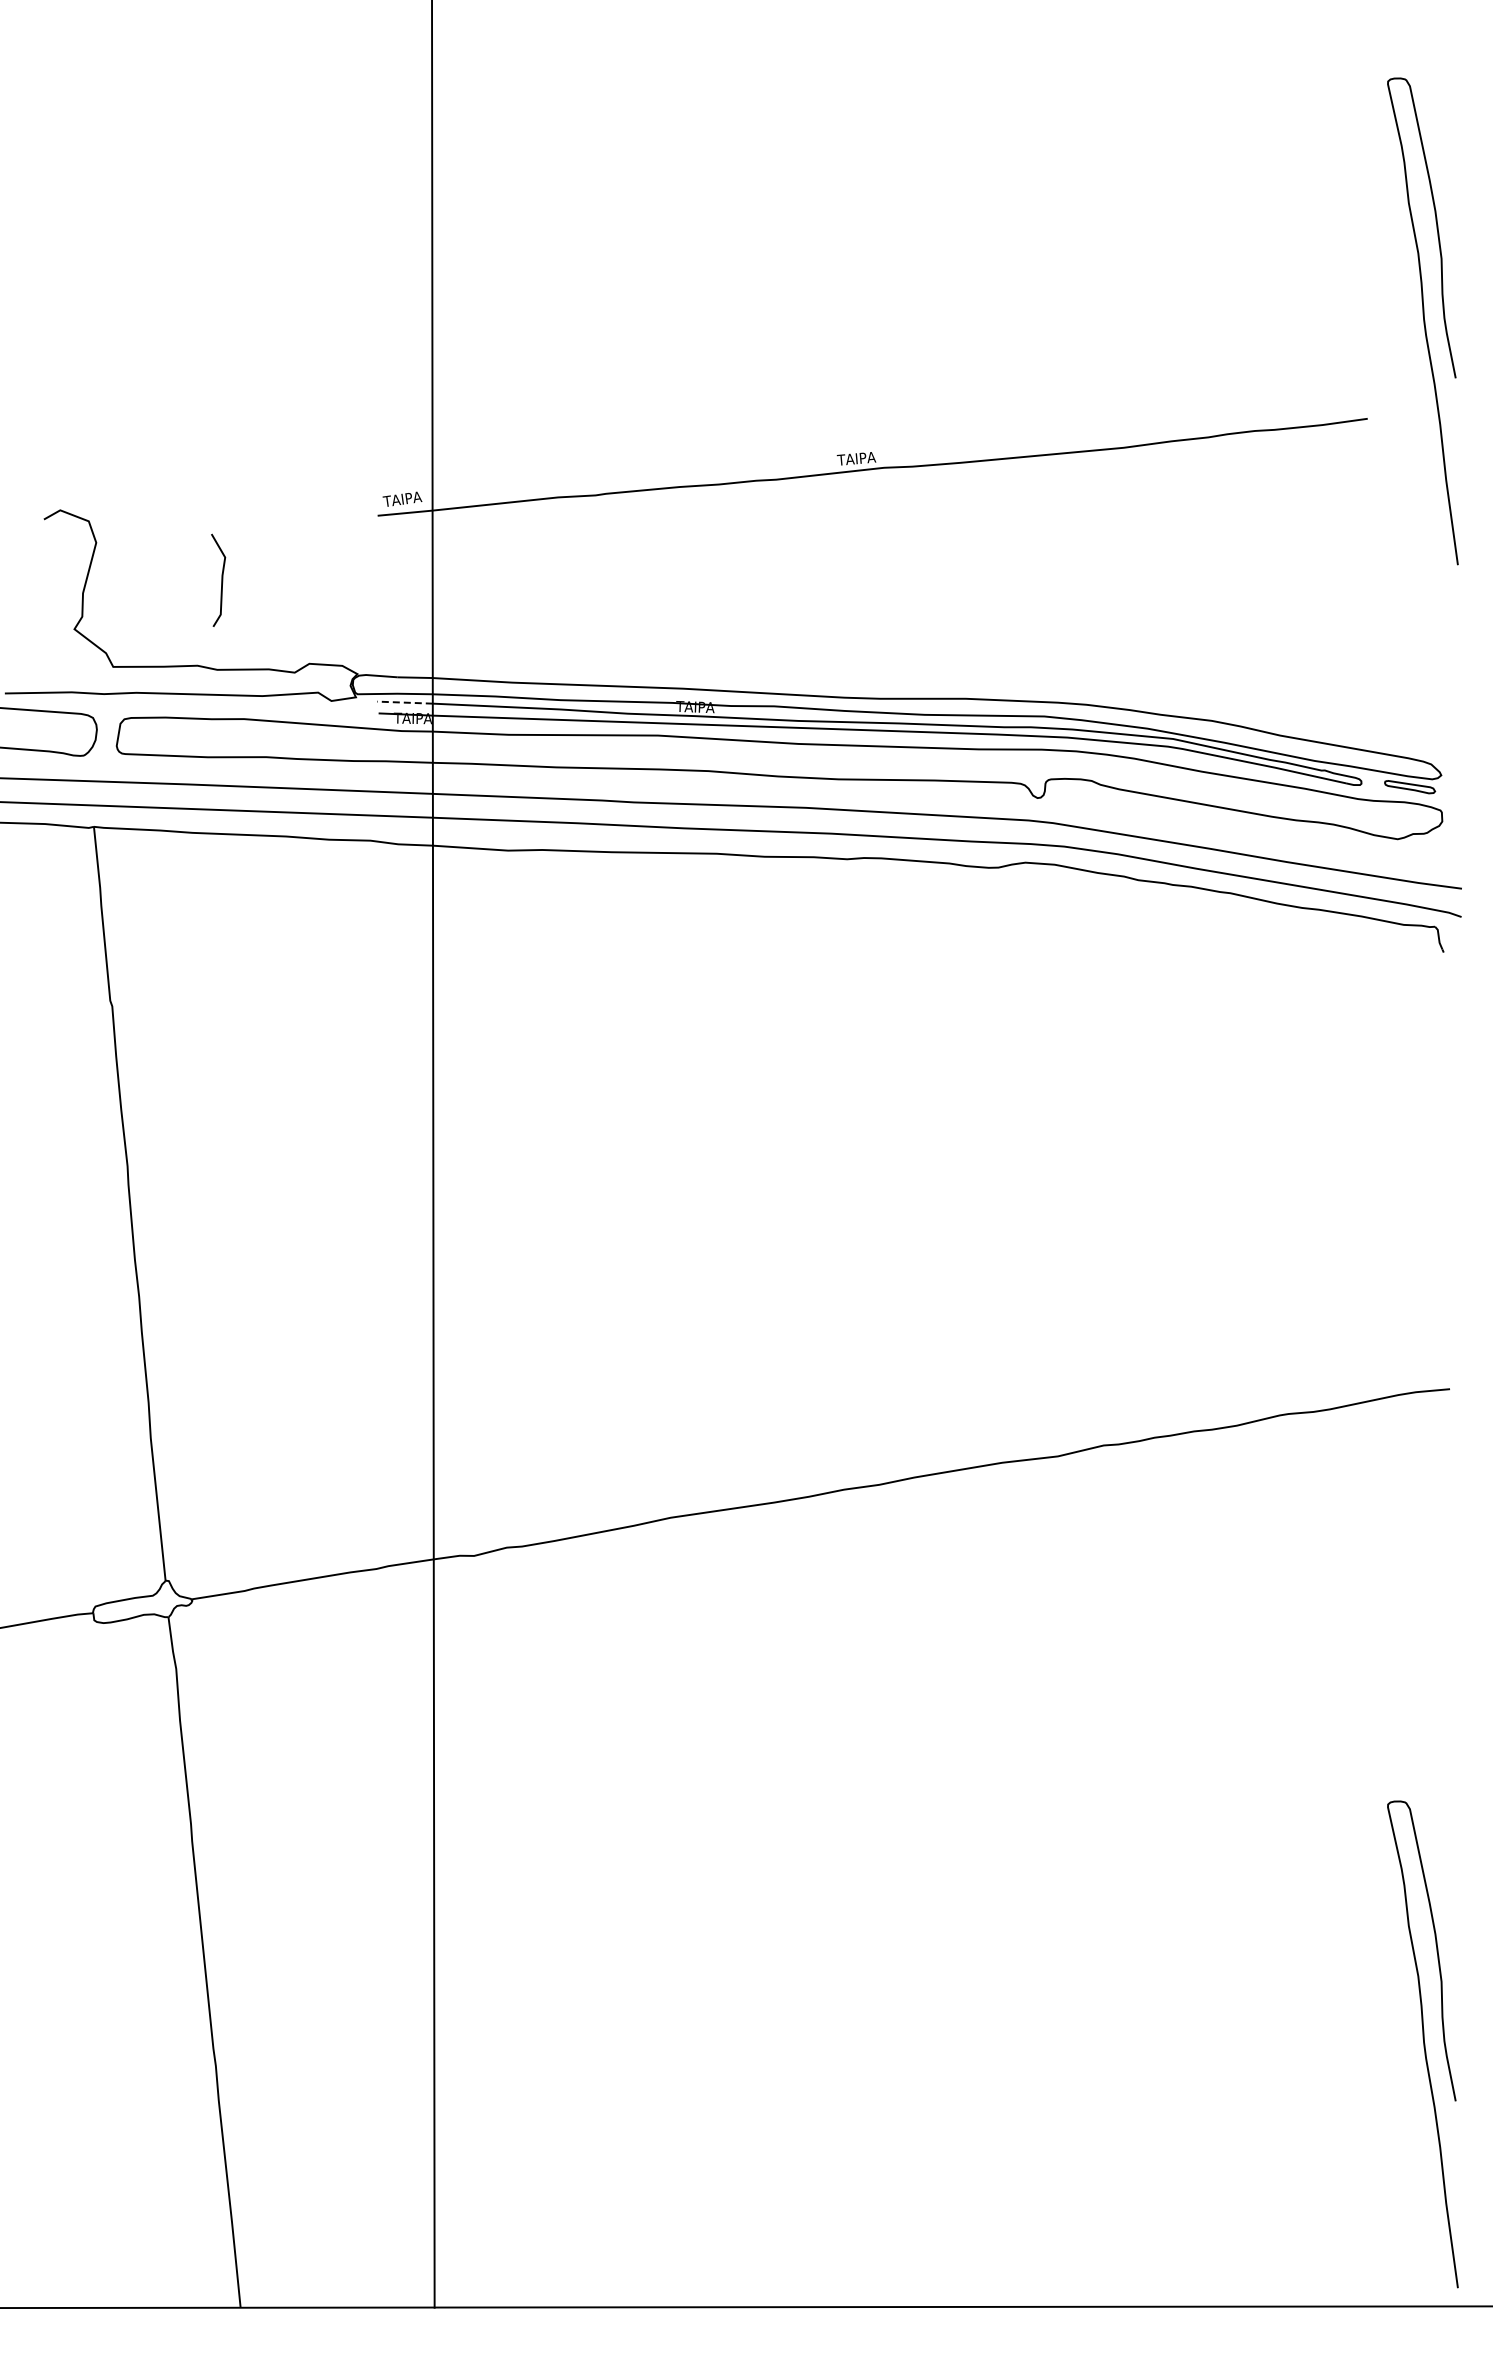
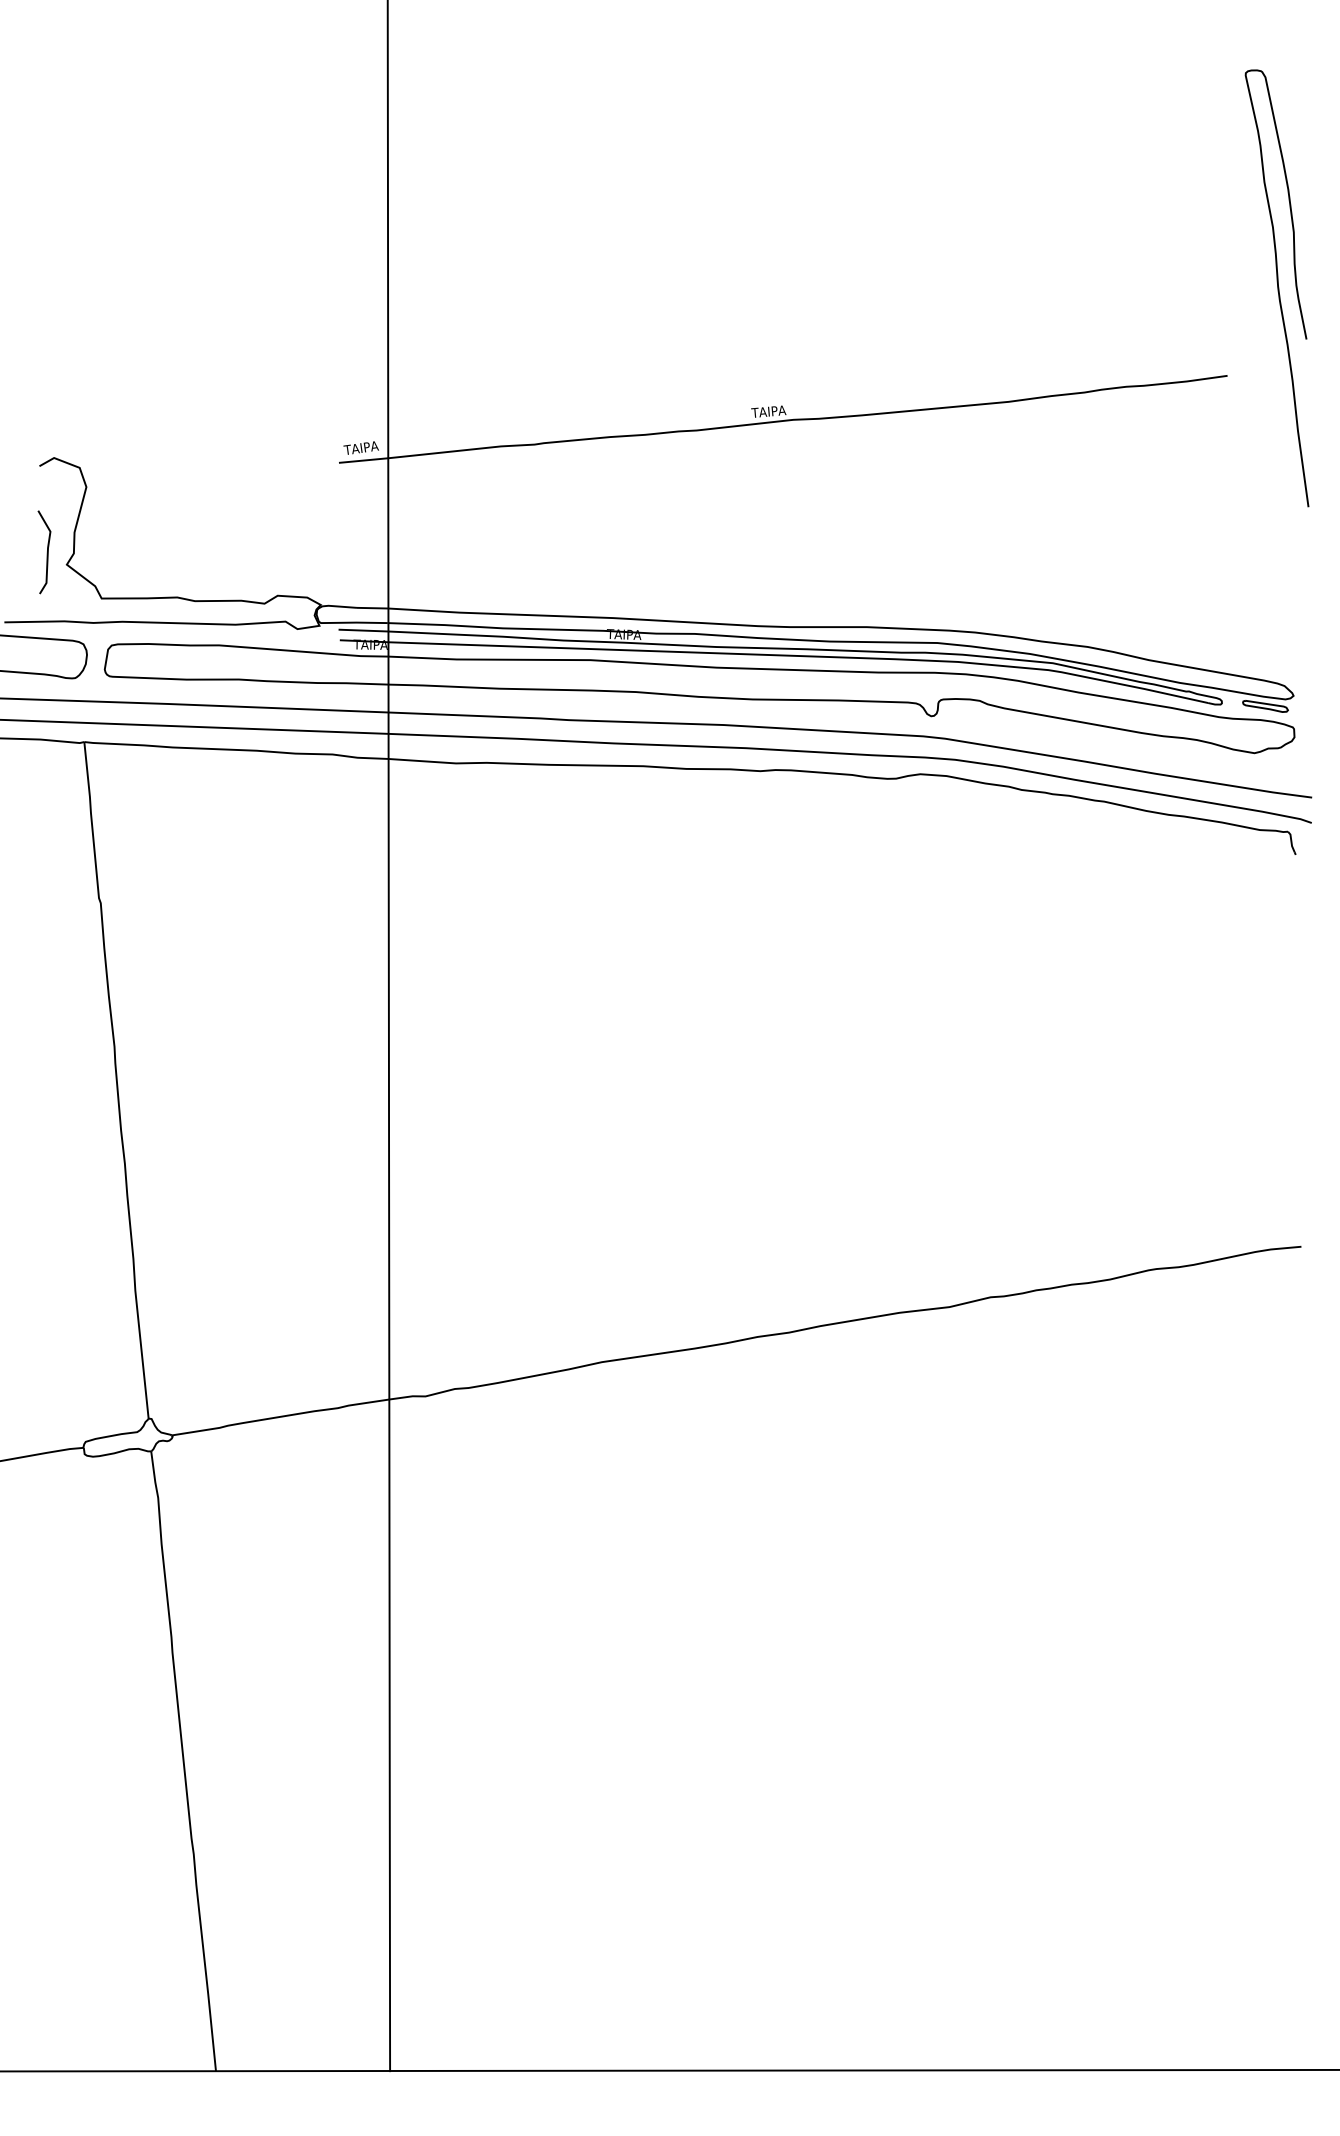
line: (221, 579) -> (47, 551), moved
line: (405, 702) -> (363, 630), dashed -> solid
curve: (1423, 2044) -> (1277, 1834), removed

